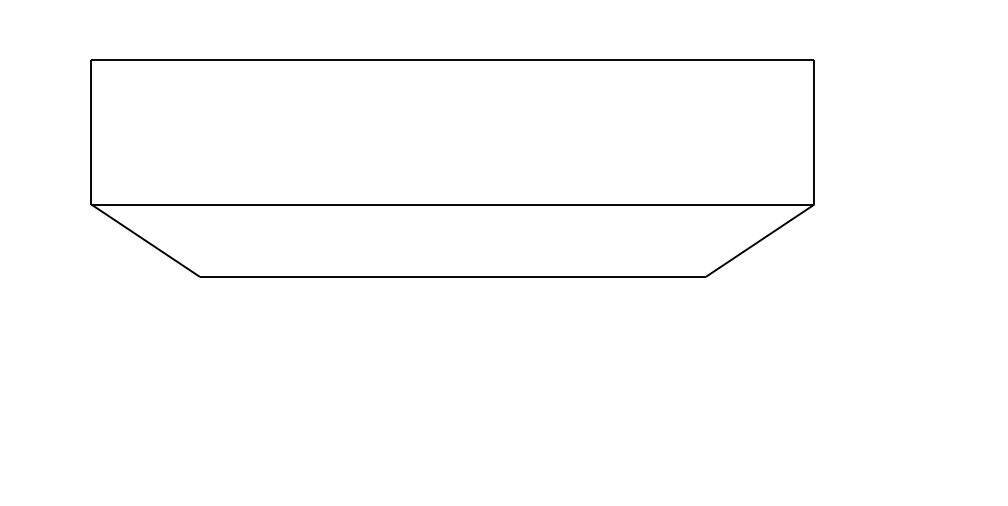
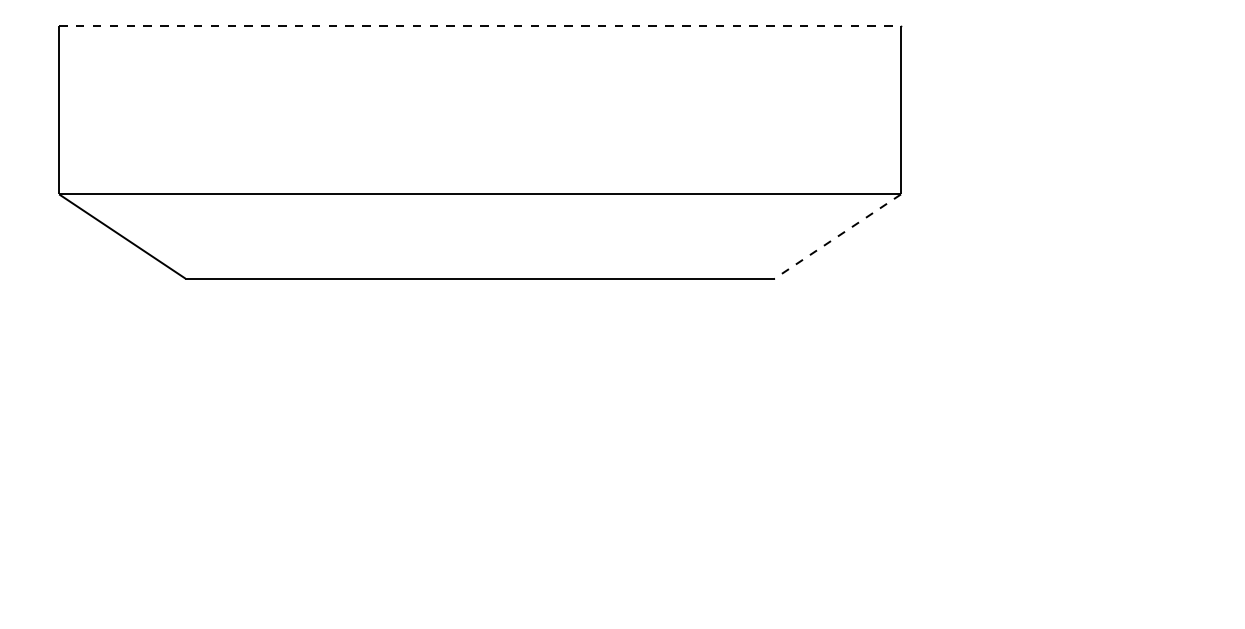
line: (453, 60) -> (480, 26), solid -> dashed
line: (759, 240) -> (837, 236), solid -> dashed

